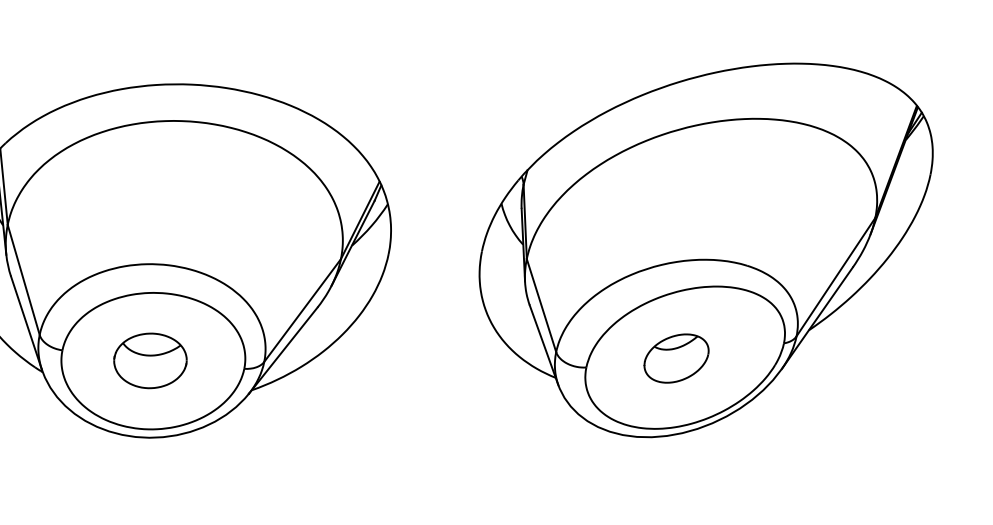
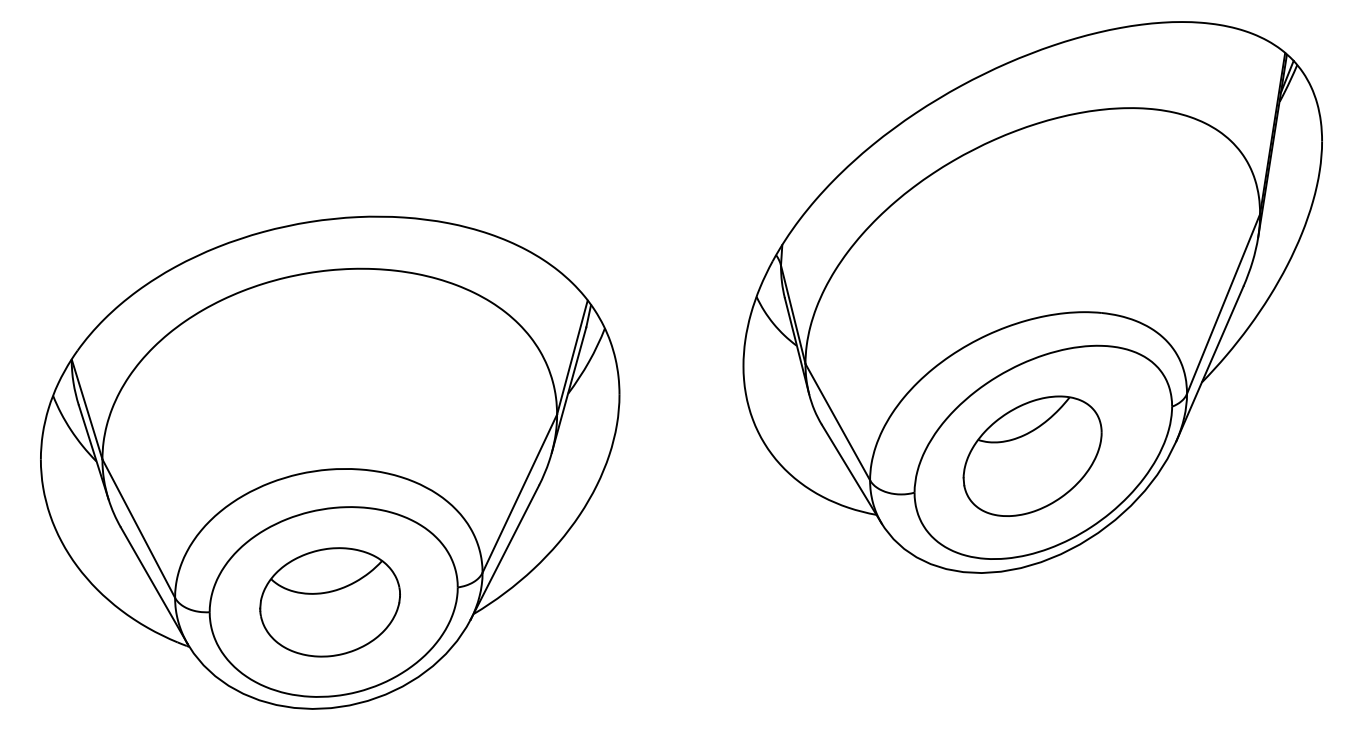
part: (676, 358) -> (1032, 455), size x1.67
part: (149, 360) -> (329, 602), size x1.43

